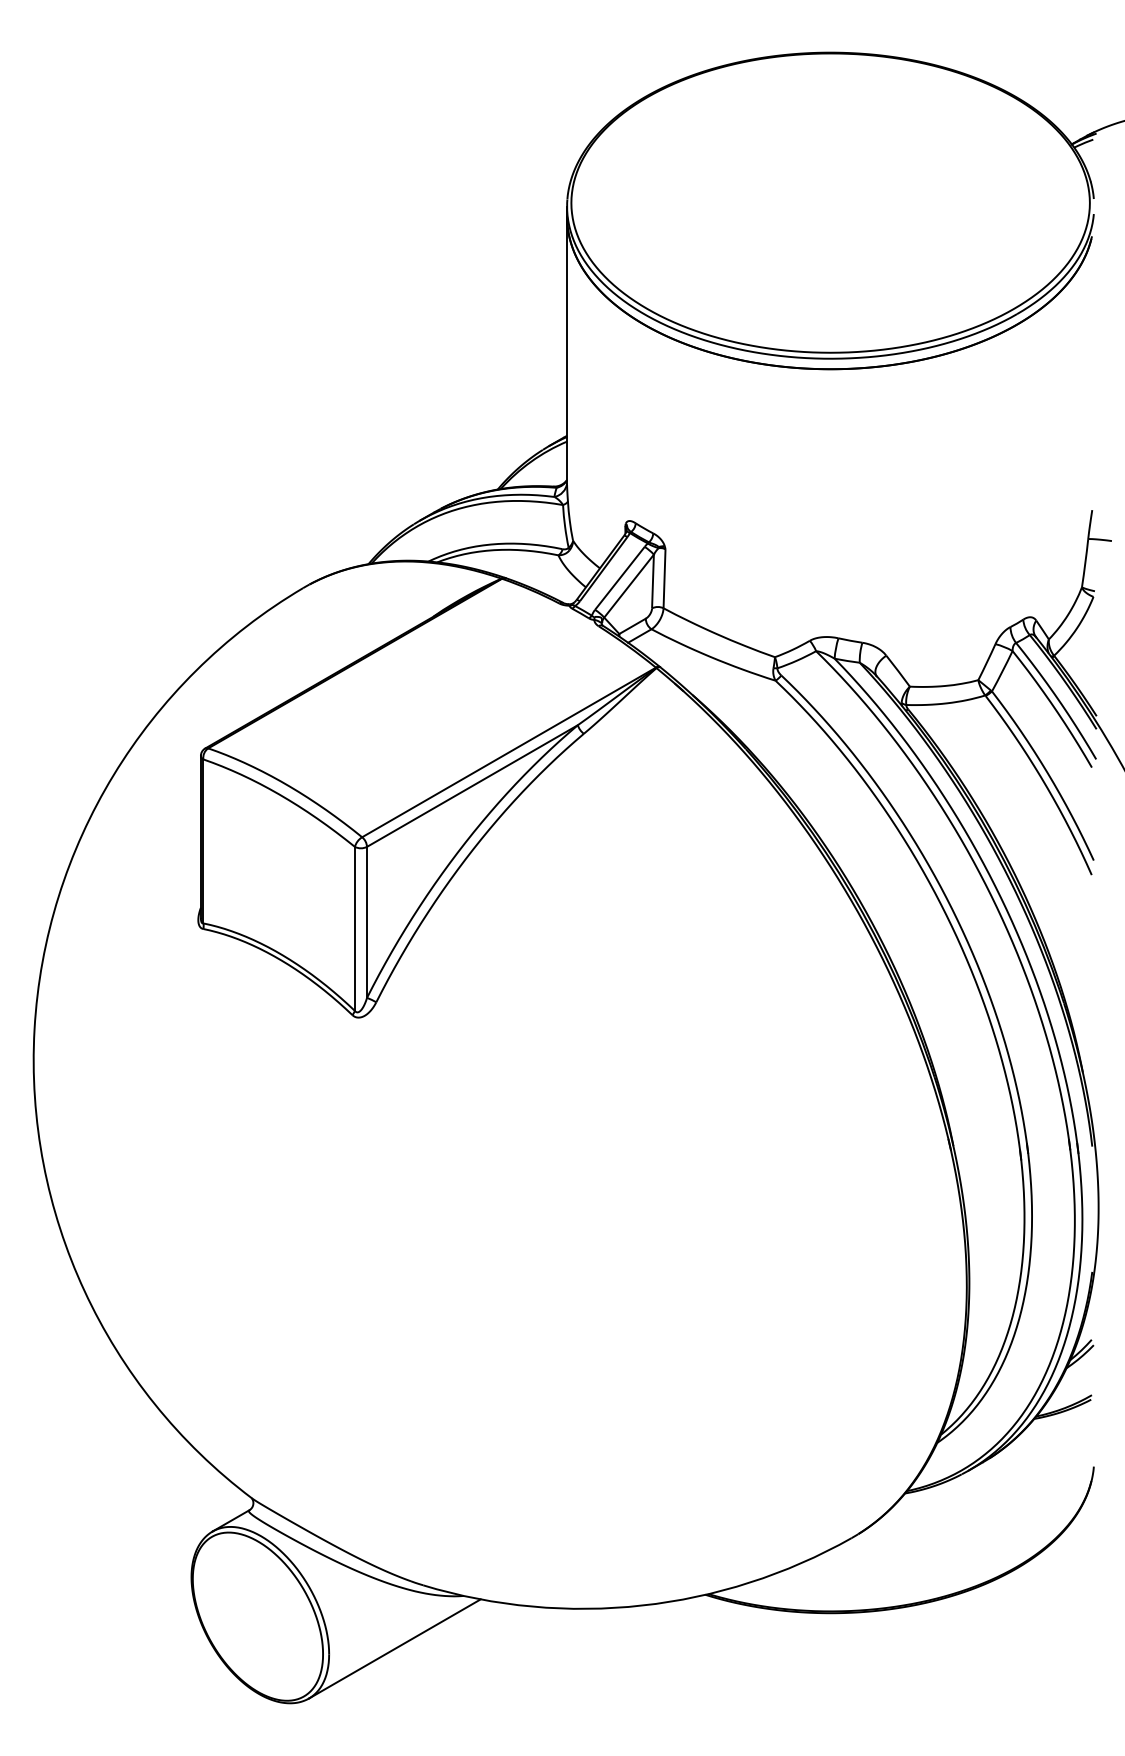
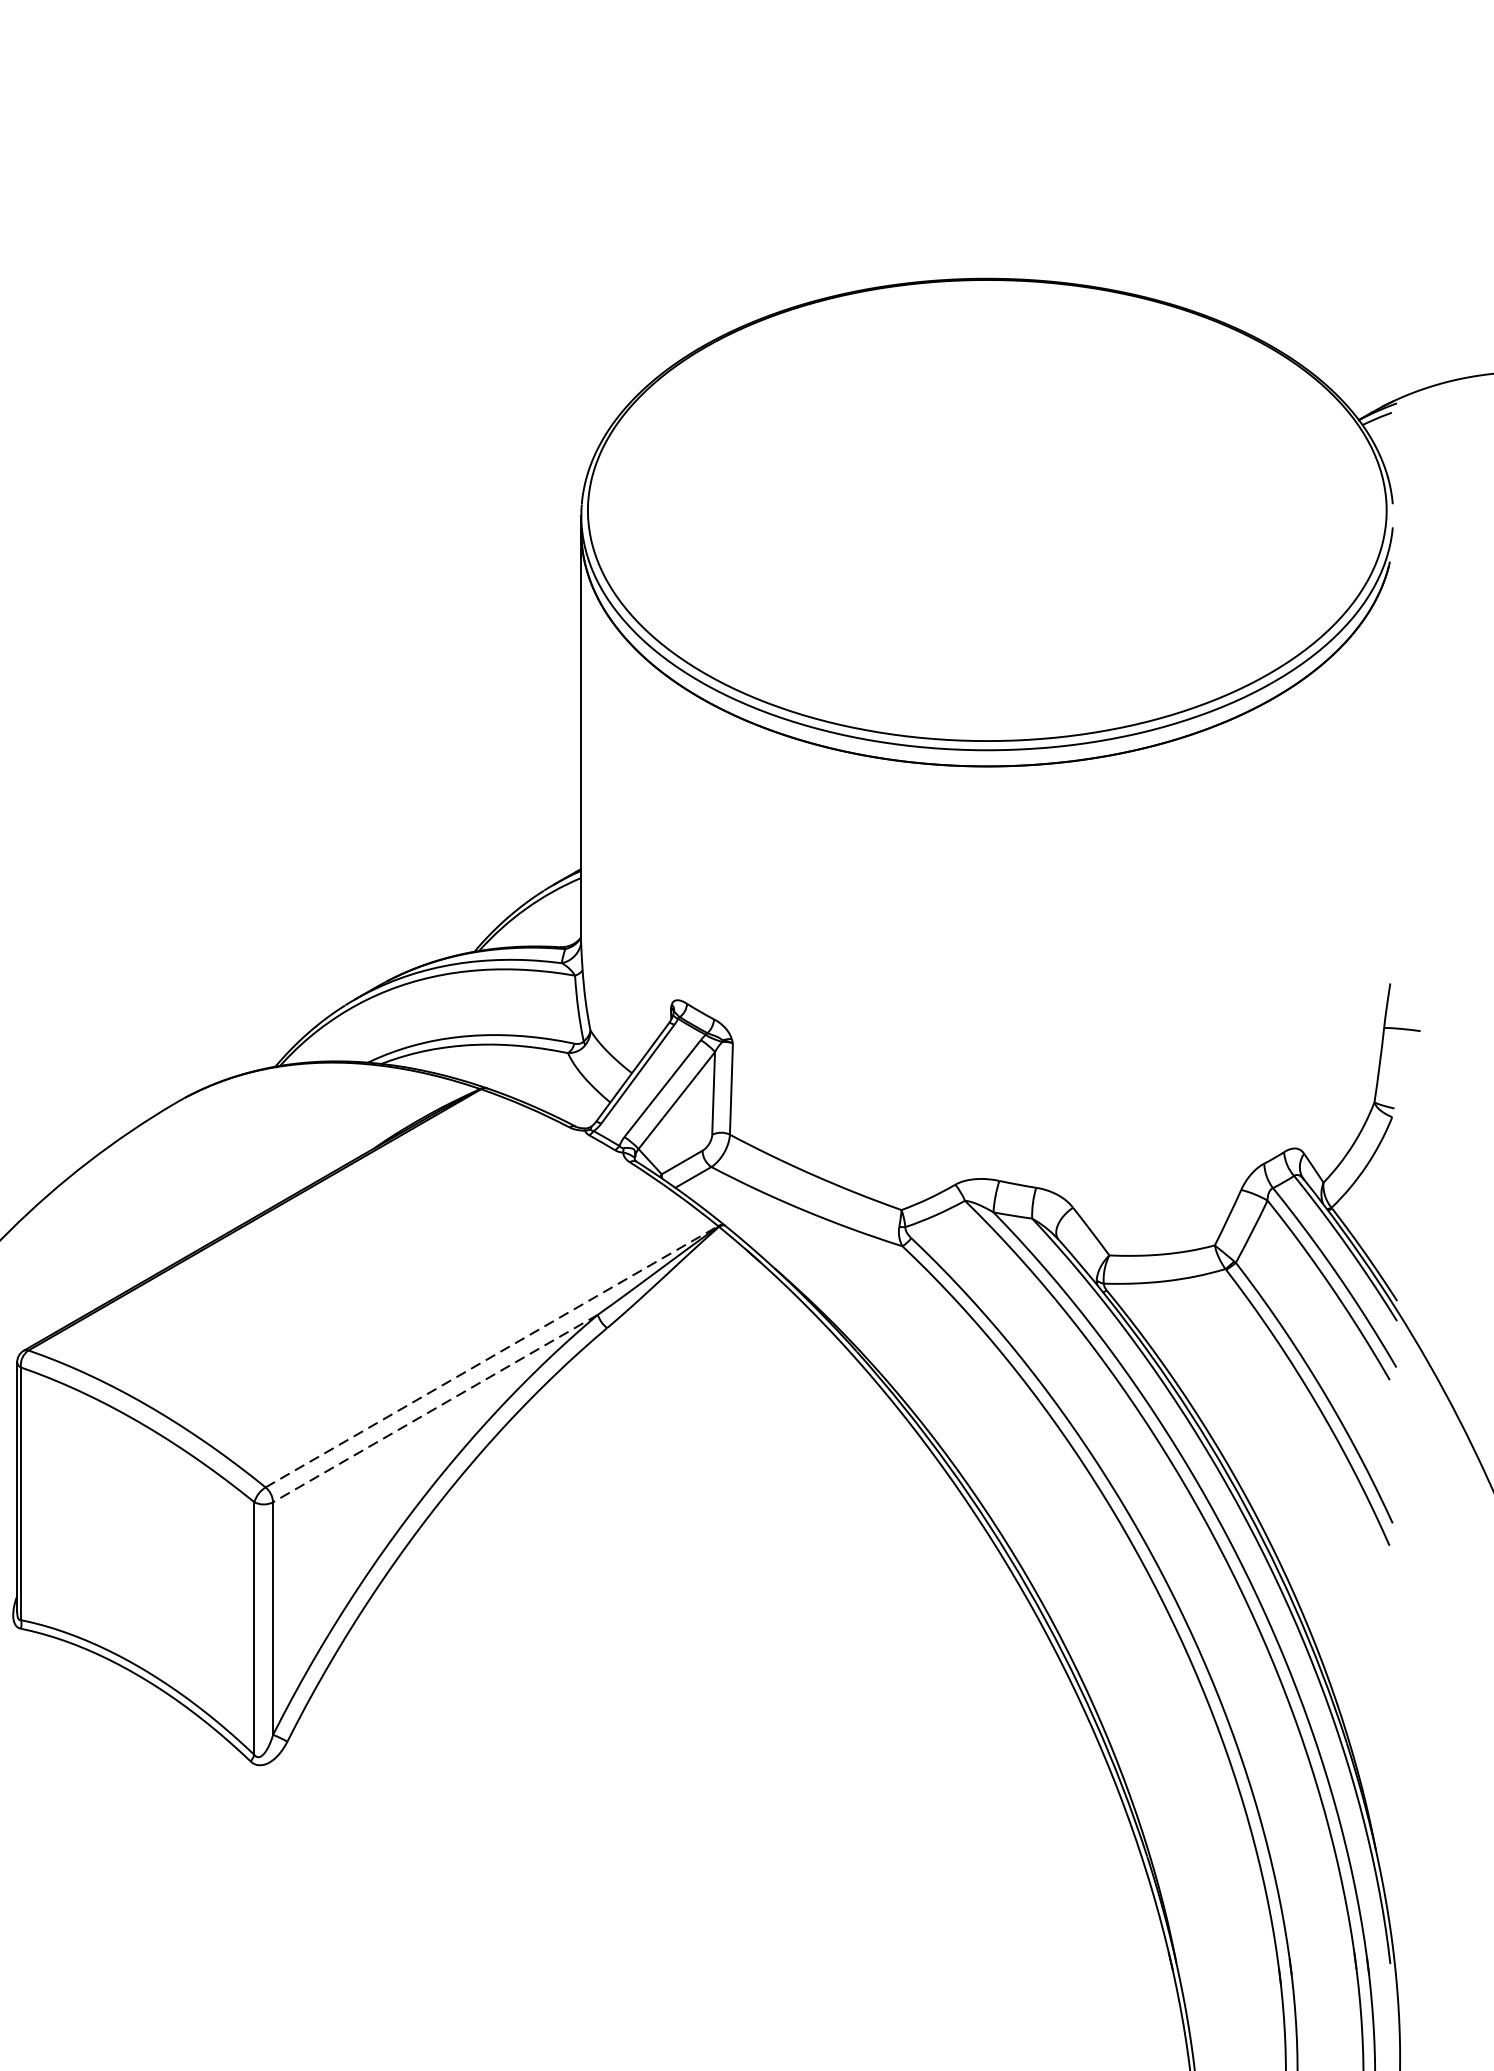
line: (509, 752) -> (492, 1356), solid -> dashed
line: (472, 786) -> (435, 1409), solid -> dashed

